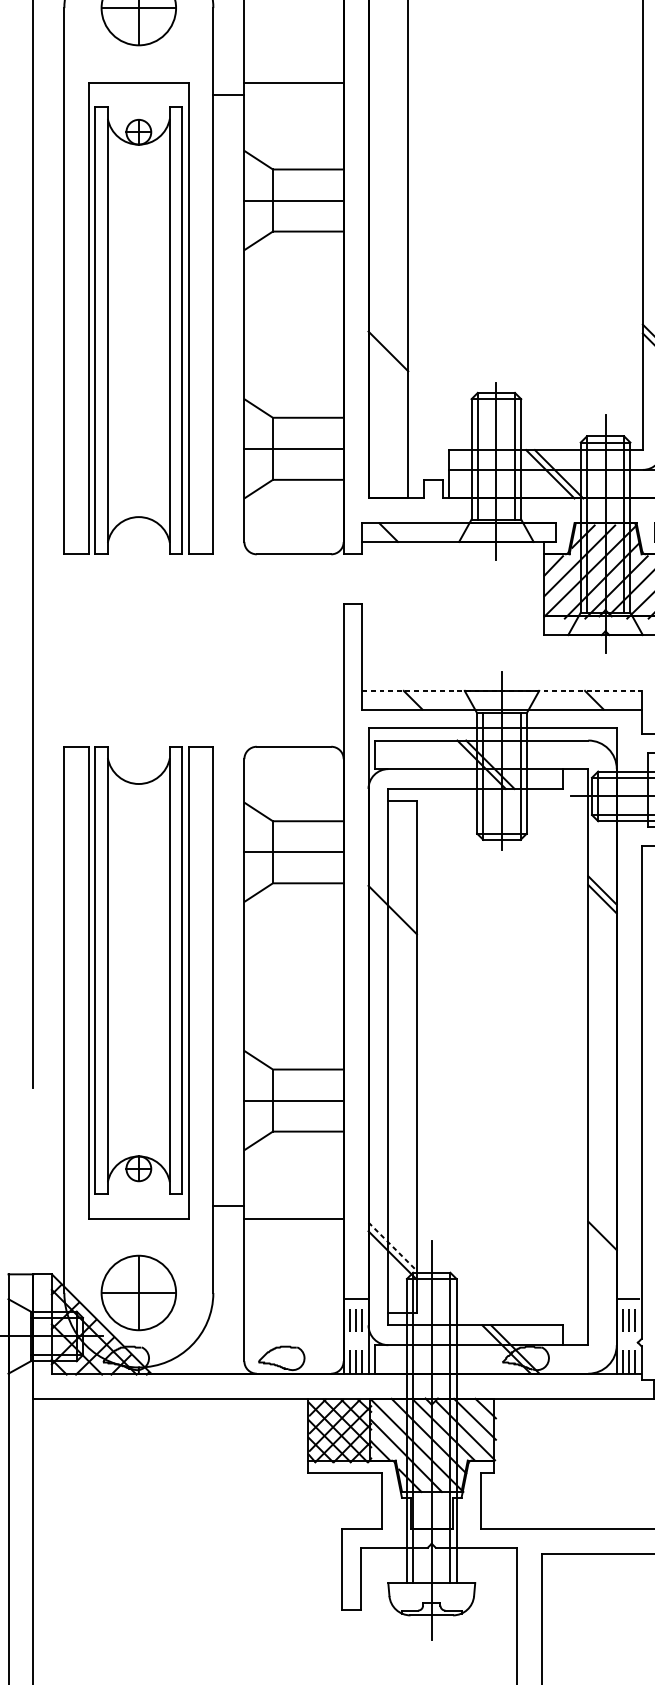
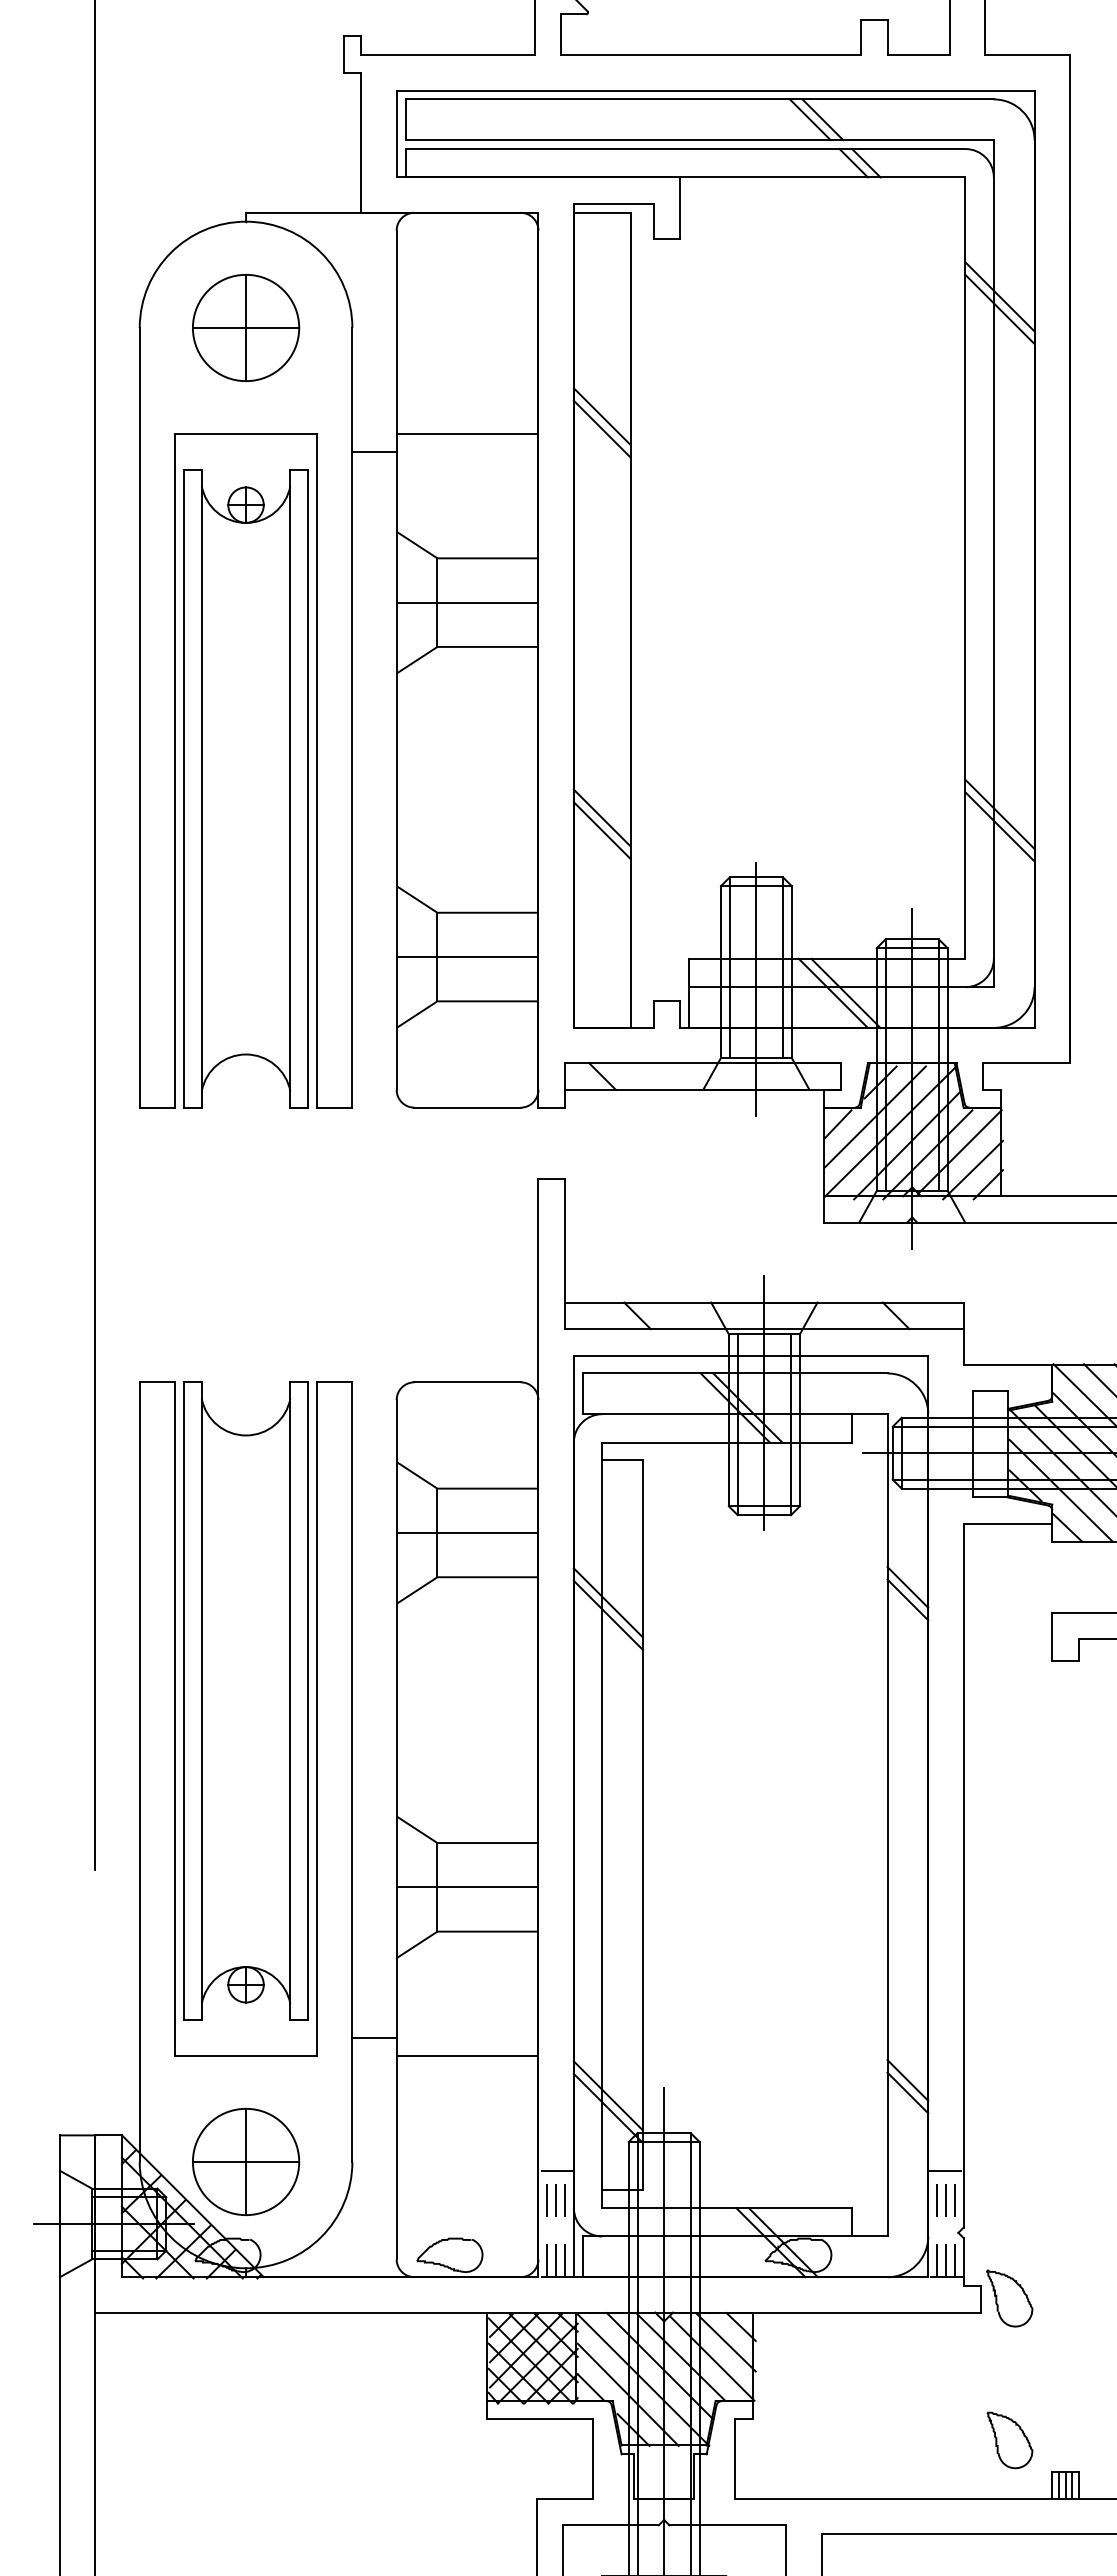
line: (387, 70) -> (601, 416), added
line: (387, 78) -> (601, 428), added
line: (387, 360) -> (601, 830), added
line: (502, 690) -> (764, 1302), dashed -> solid
line: (392, 901) -> (607, 1602), added
line: (602, 1244) -> (907, 2092), added
line: (392, 1246) -> (608, 2095), dashed -> solid

